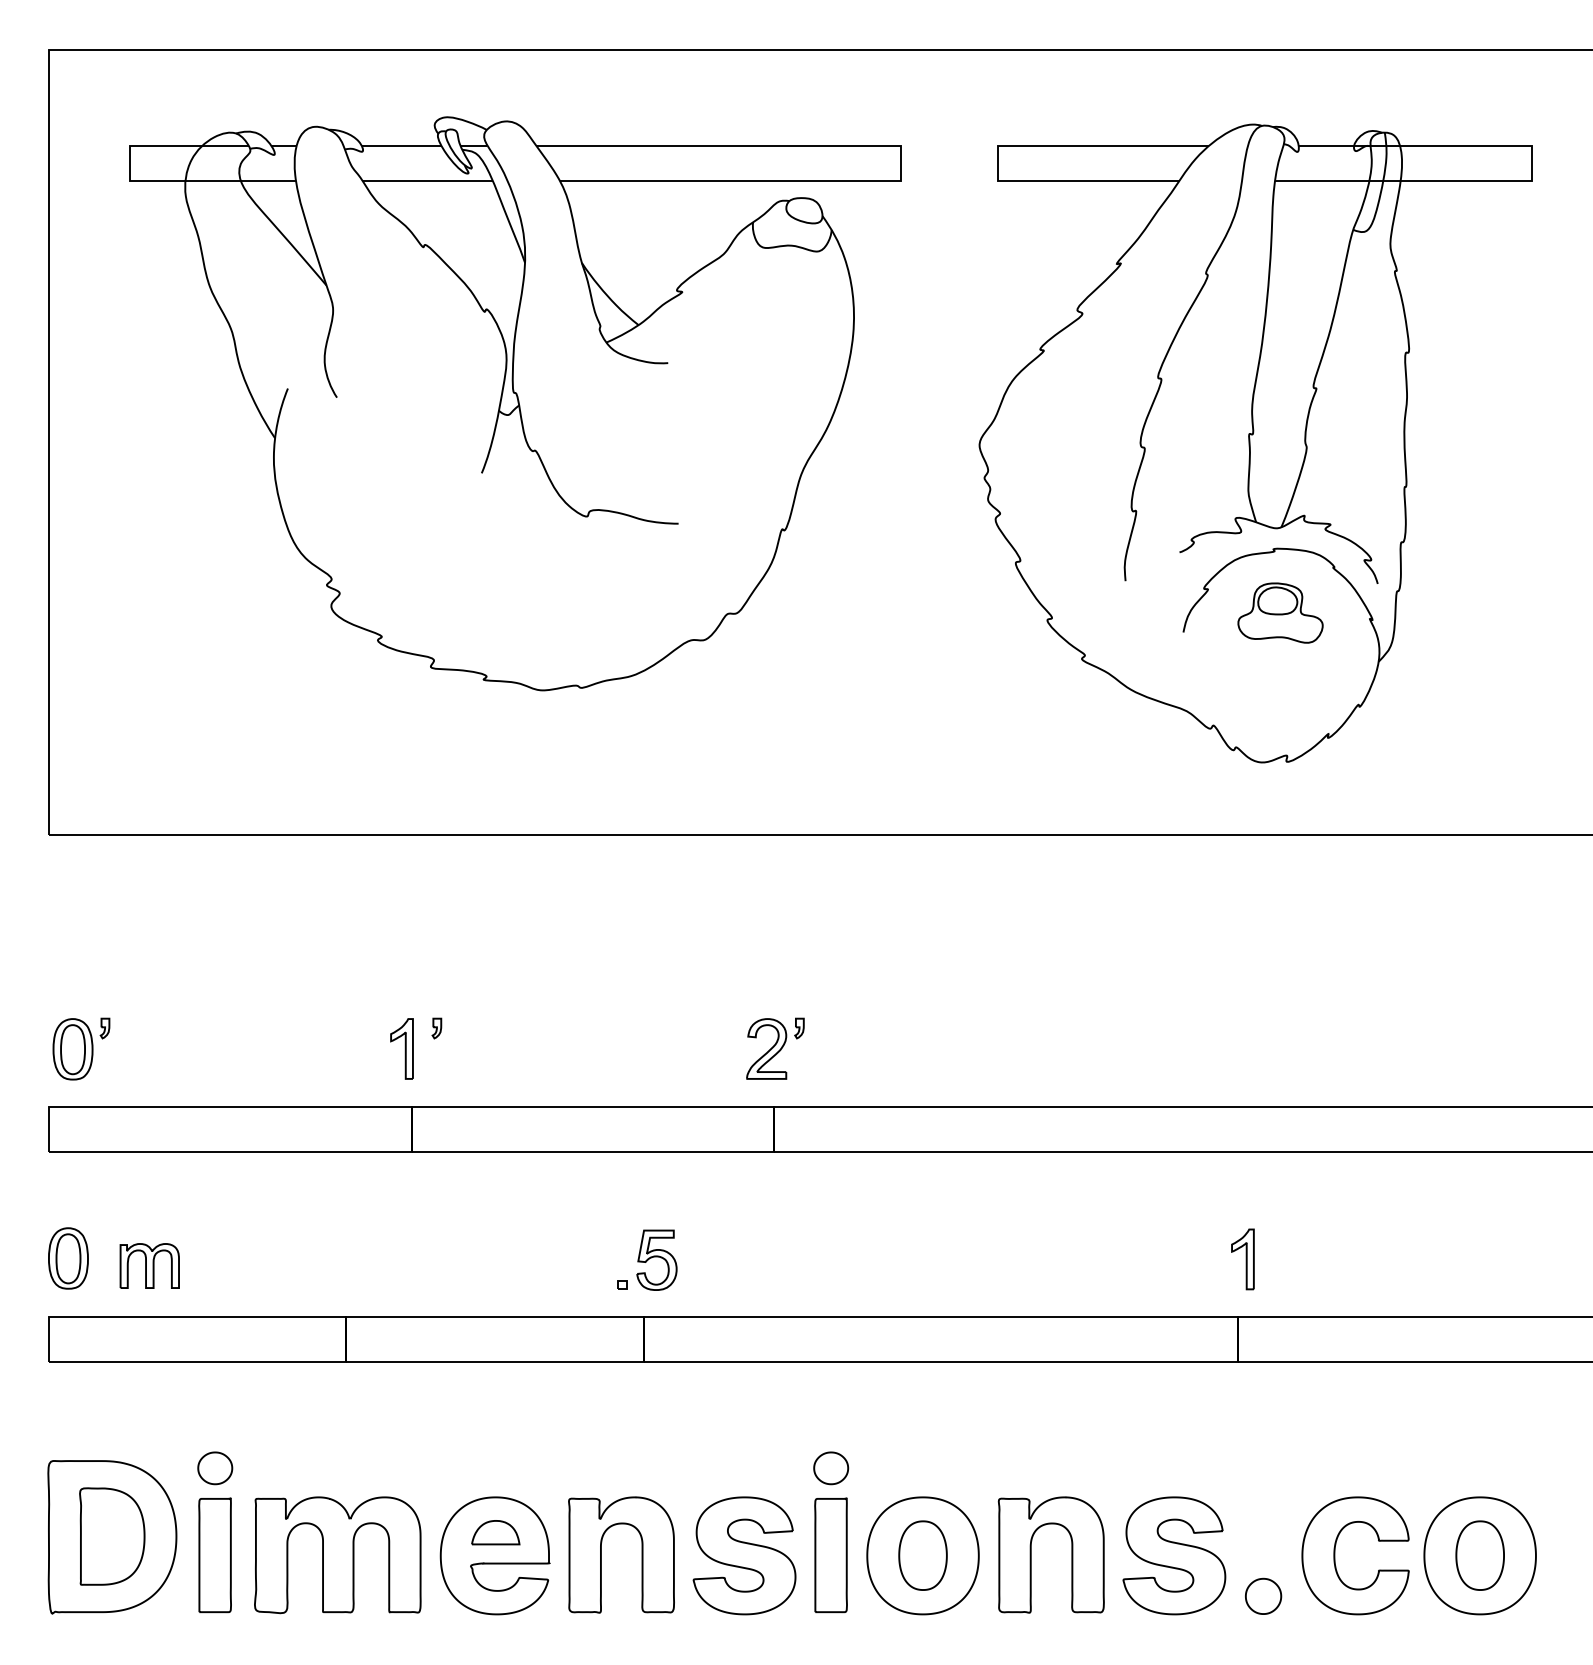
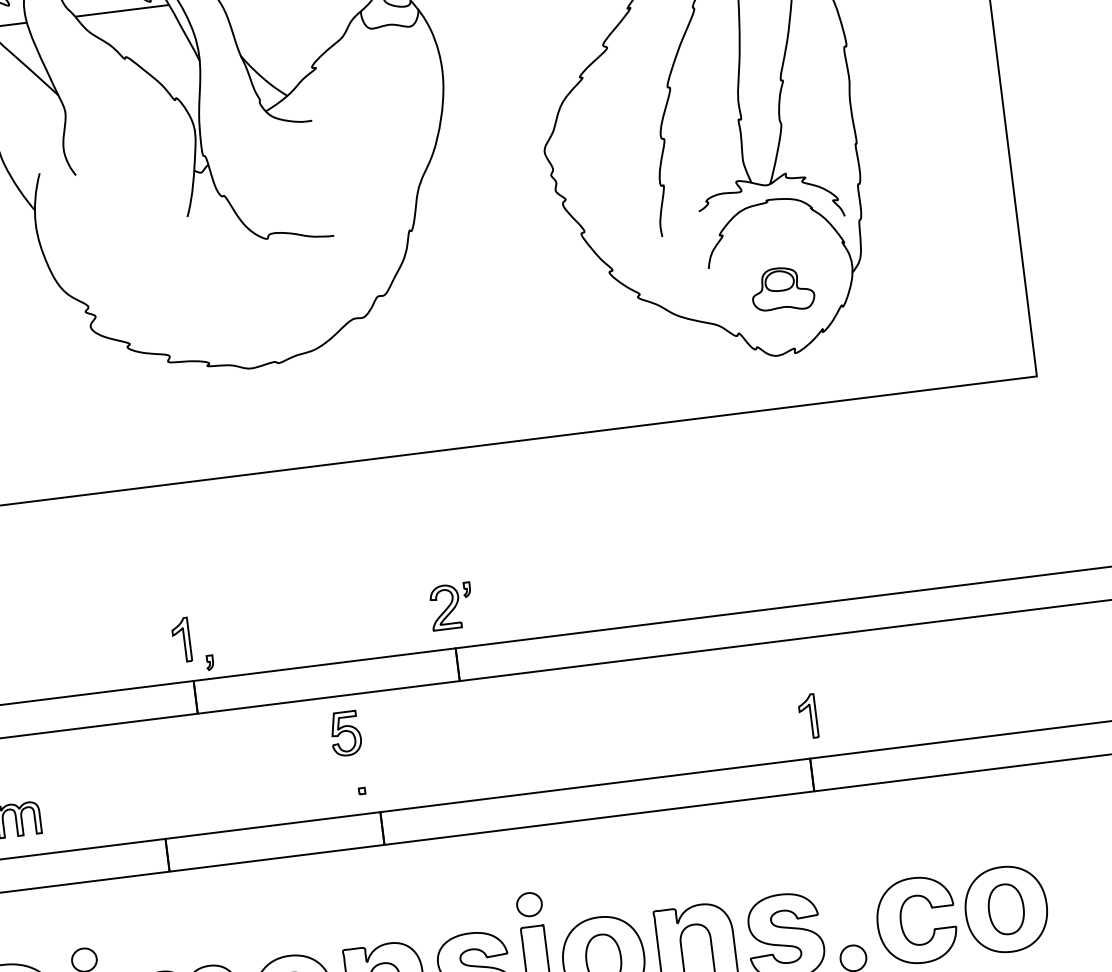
part: (1280, 612) -> (782, 289), moved
part: (436, 1028) -> (209, 662), moved
part: (656, 1259) -> (345, 733), moved

